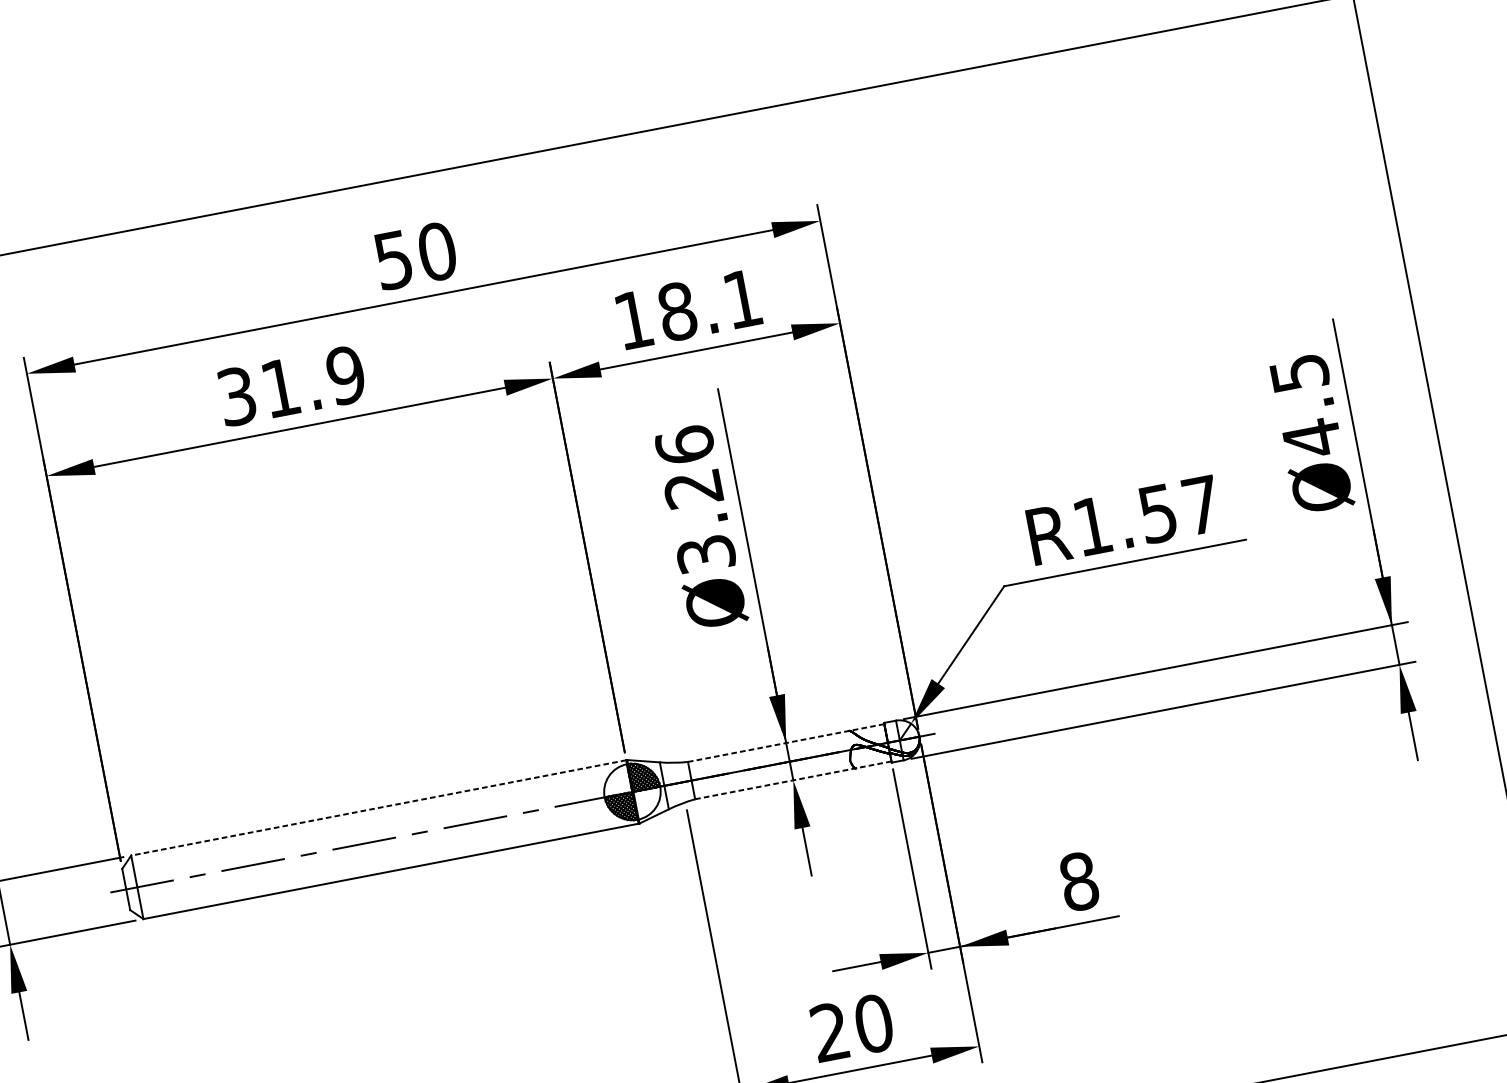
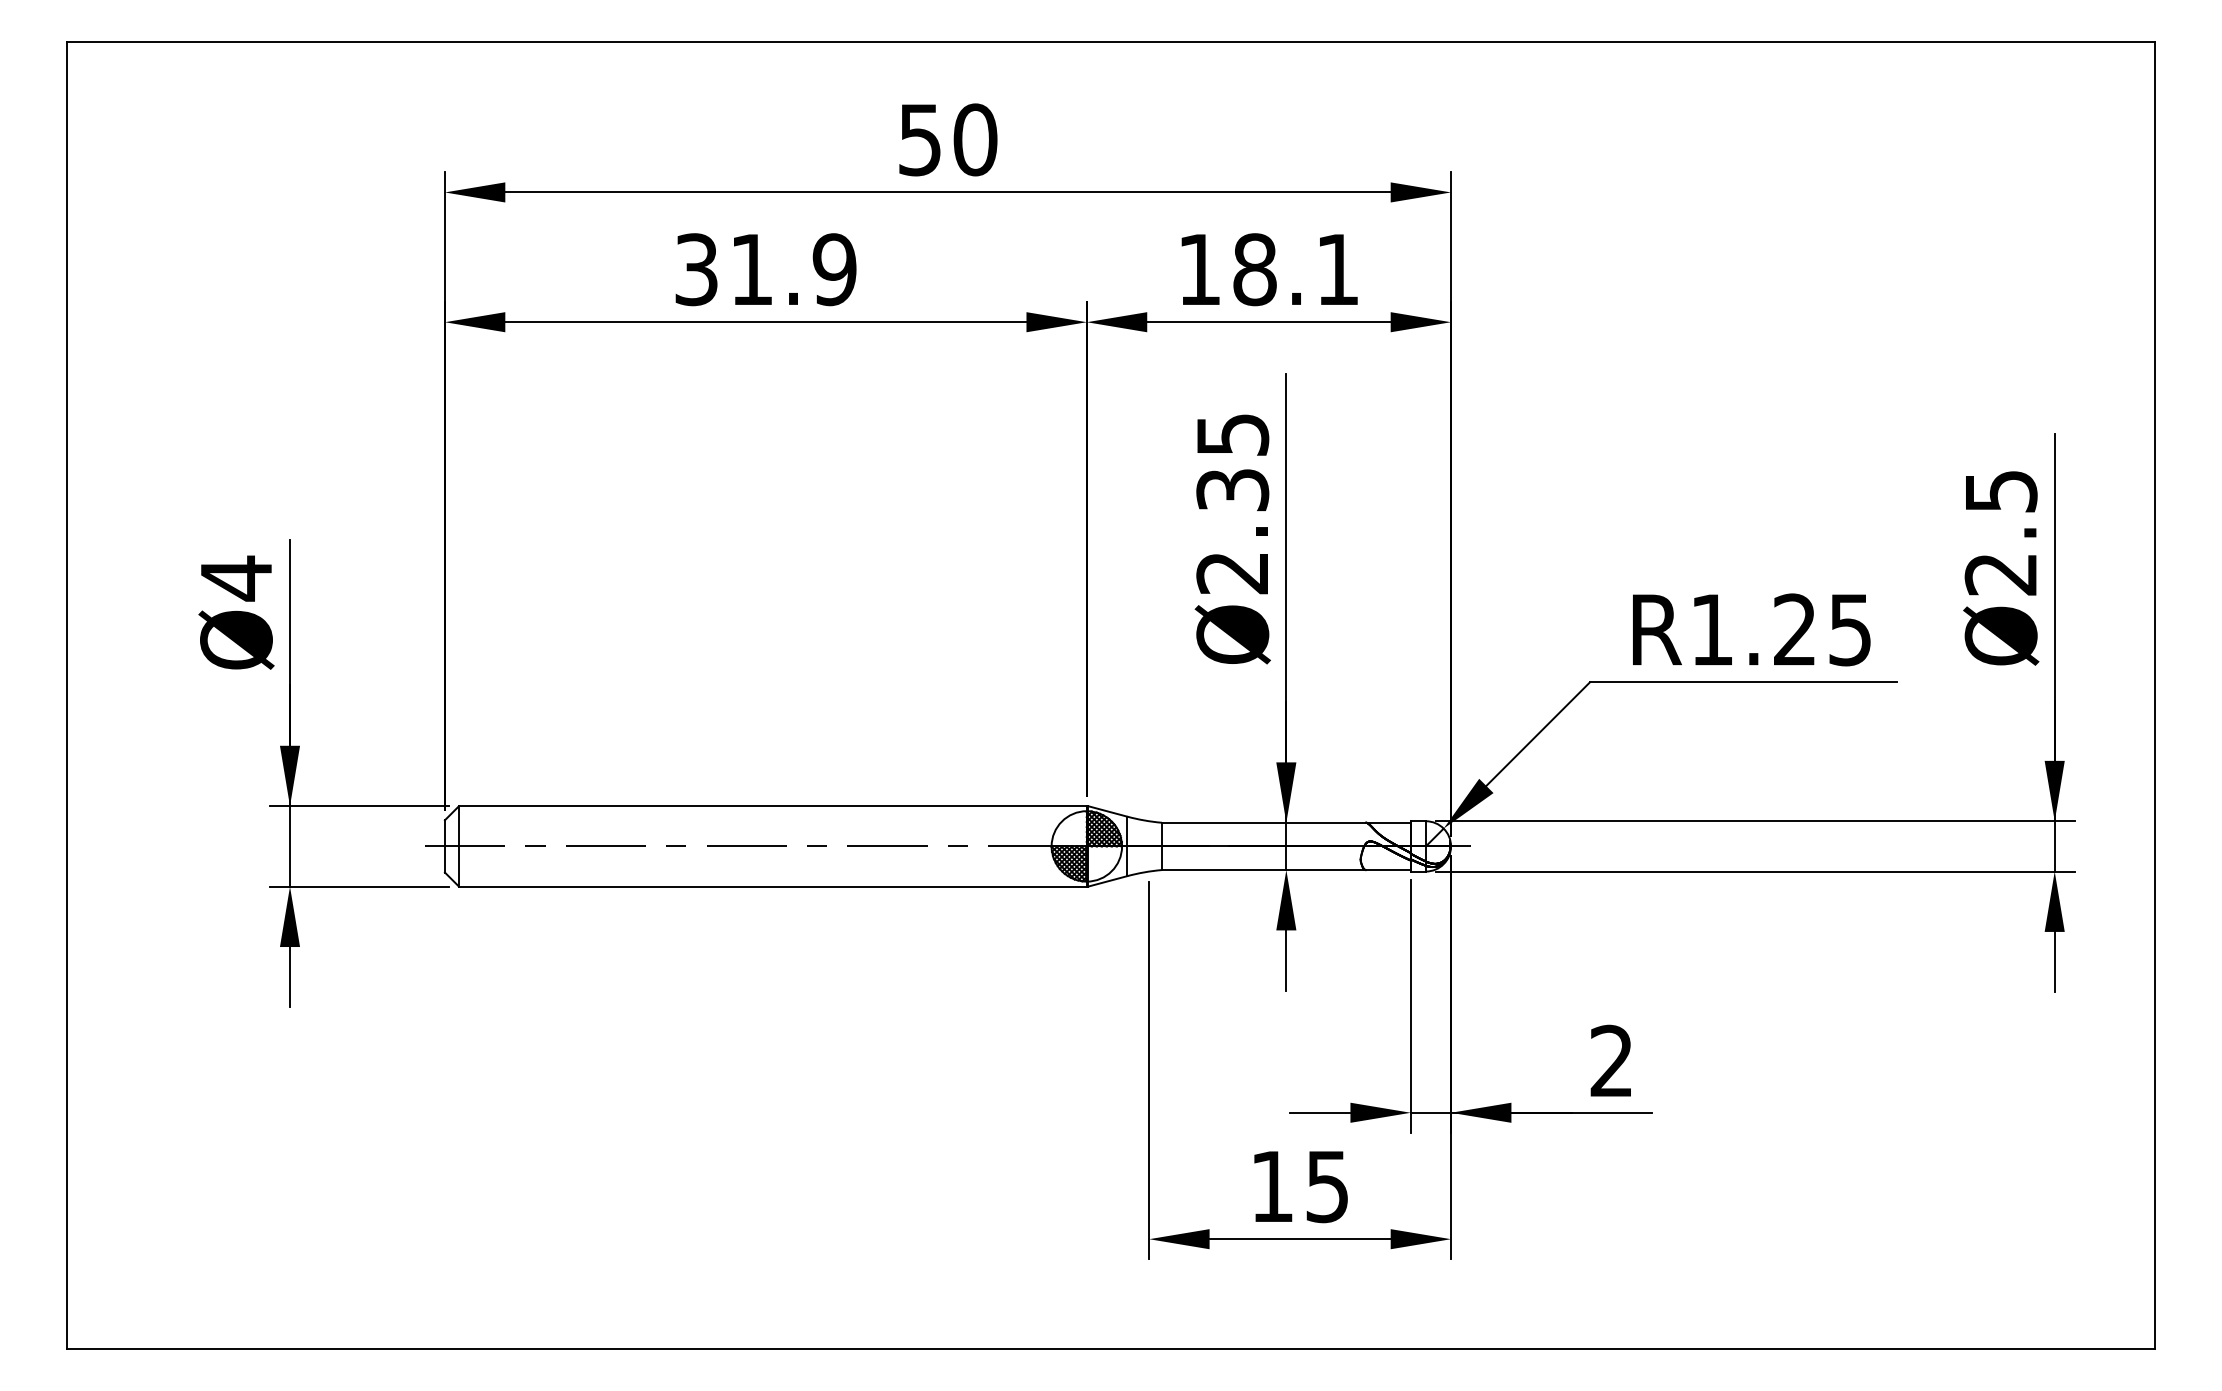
text: (1311, 438) -> (2000, 574), Ø4.5 -> Ø2.5
text: (695, 499) -> (1232, 503), Ø3.26 -> Ø2.35
text: (1179, 509) -> (1822, 629), R1.57 -> R1.25
line: (785, 742) -> (1285, 822), dashed -> solid
line: (793, 780) -> (1286, 870), dashed -> solid
line: (378, 808) -> (772, 806), dashed -> solid
text: (1078, 881) -> (1611, 1060), 8 -> 2
text: (852, 1027) -> (1300, 1186), 20 -> 15

